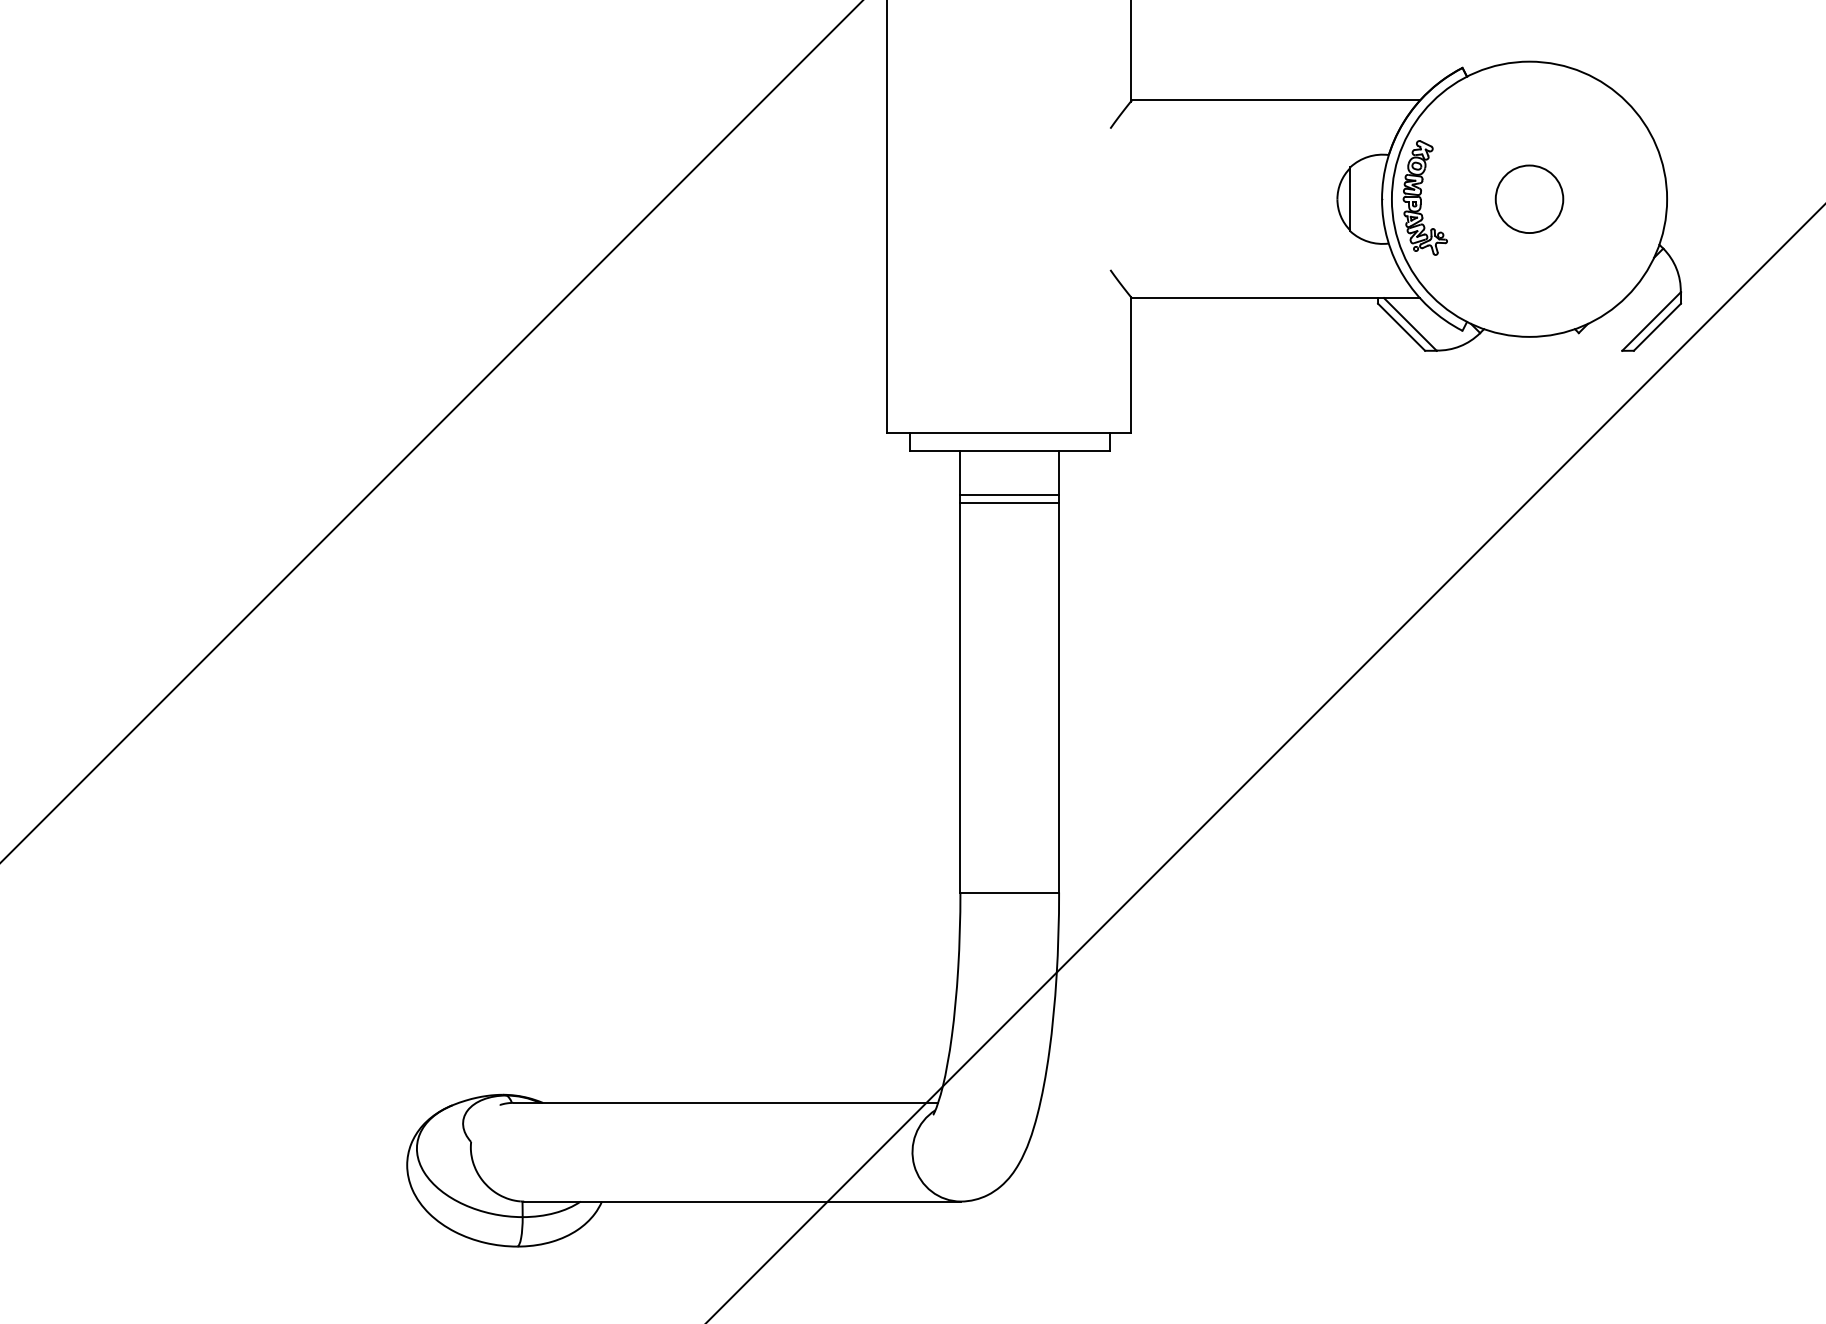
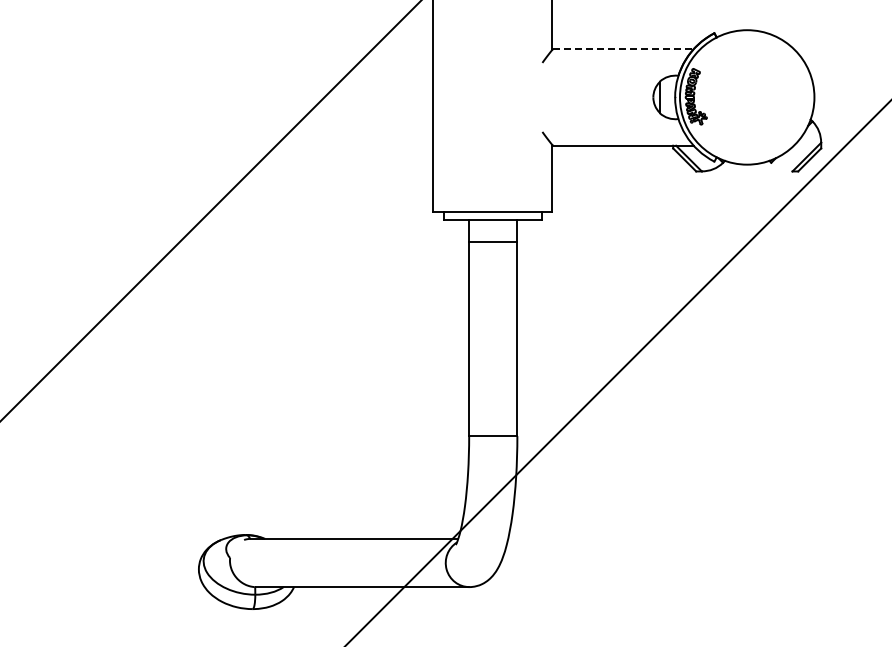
line: (1276, 101) -> (623, 49), solid -> dashed
circle: (1528, 199) -> (746, 97), removed
line: (1010, 502) -> (493, 245), removed

